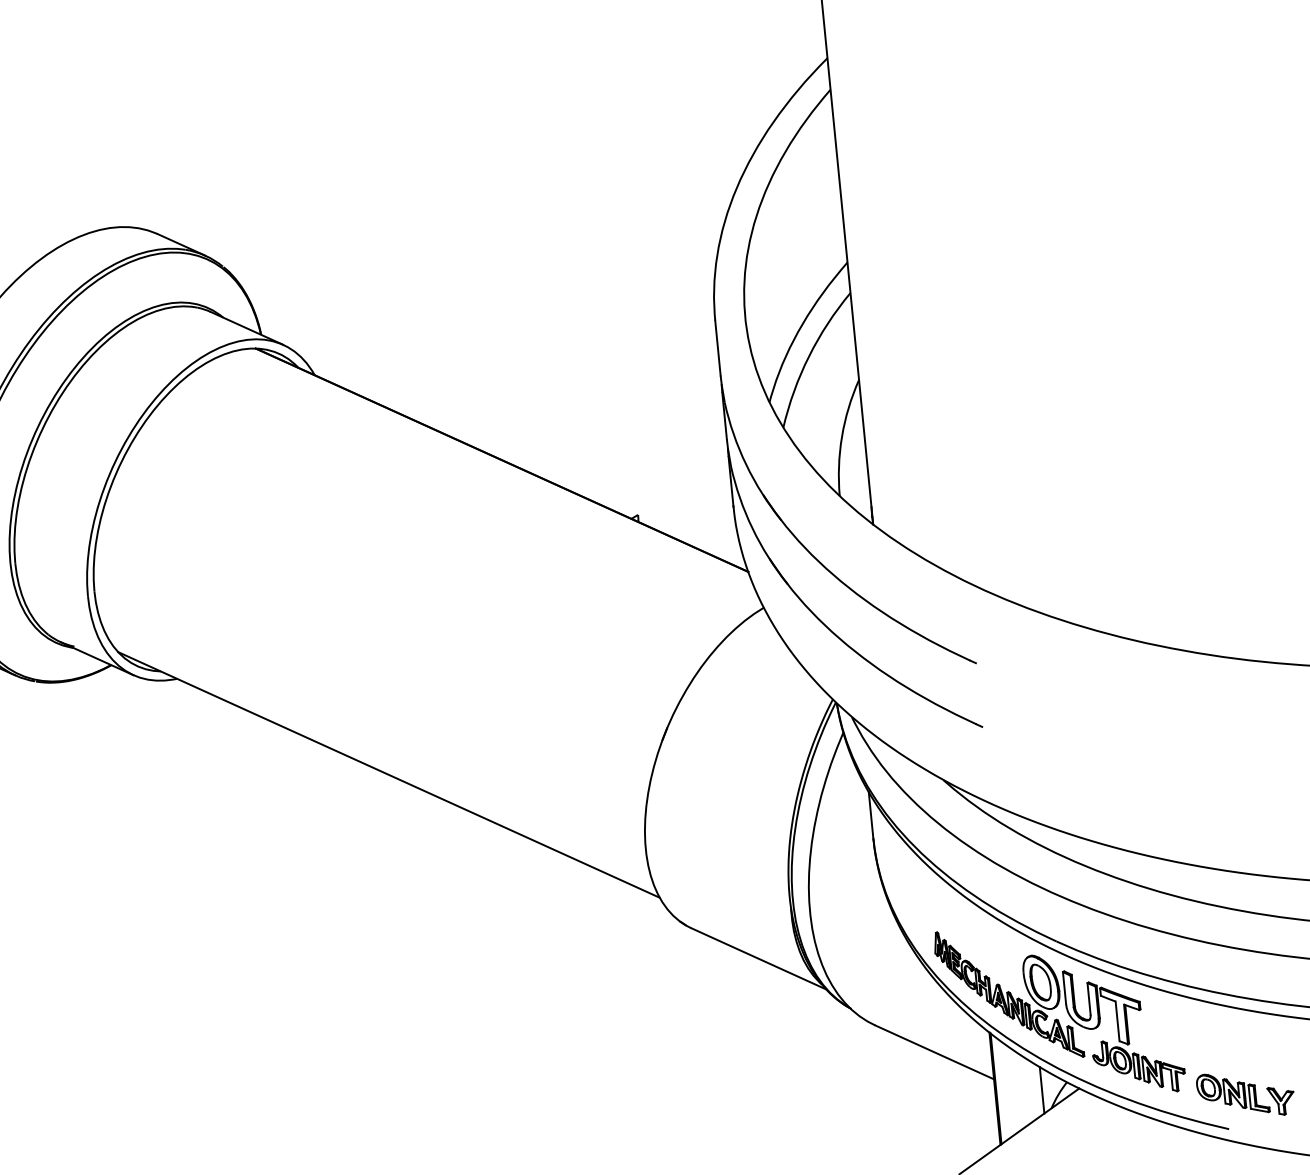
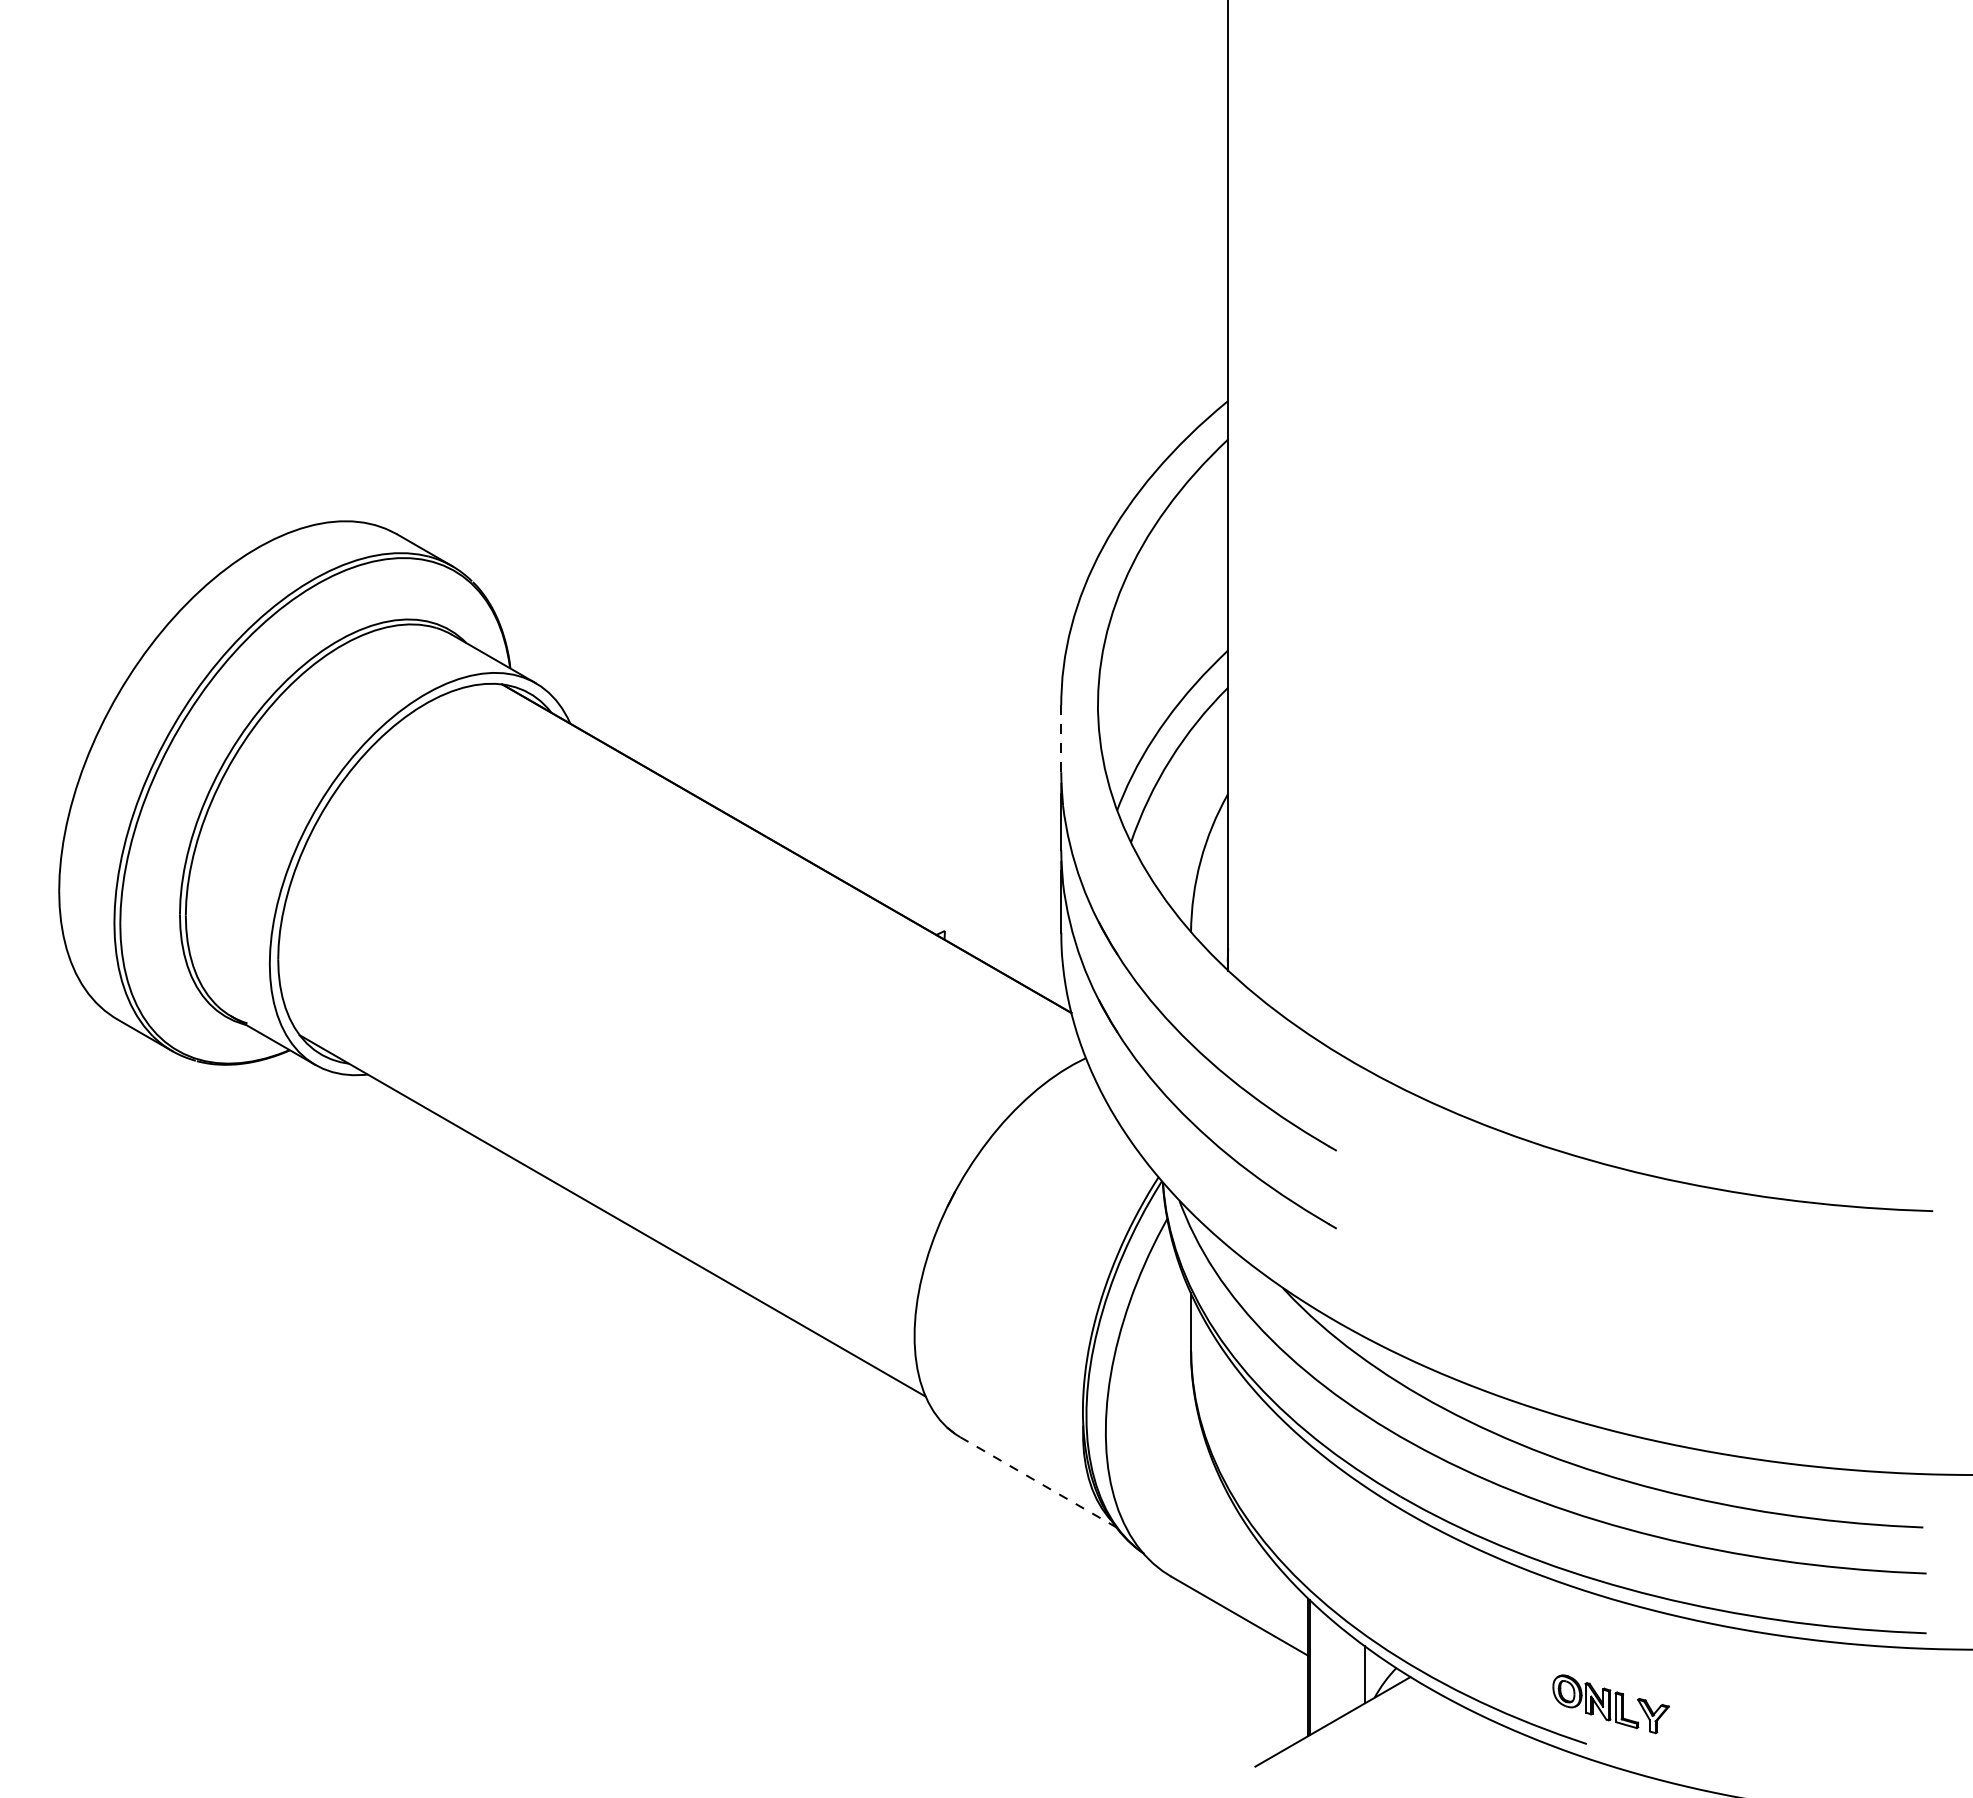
line: (718, 347) -> (1061, 738), solid -> dashed
line: (759, 959) -> (1038, 1482), solid -> dashed
part: (1059, 1011) -> (1395, 1581), removed

